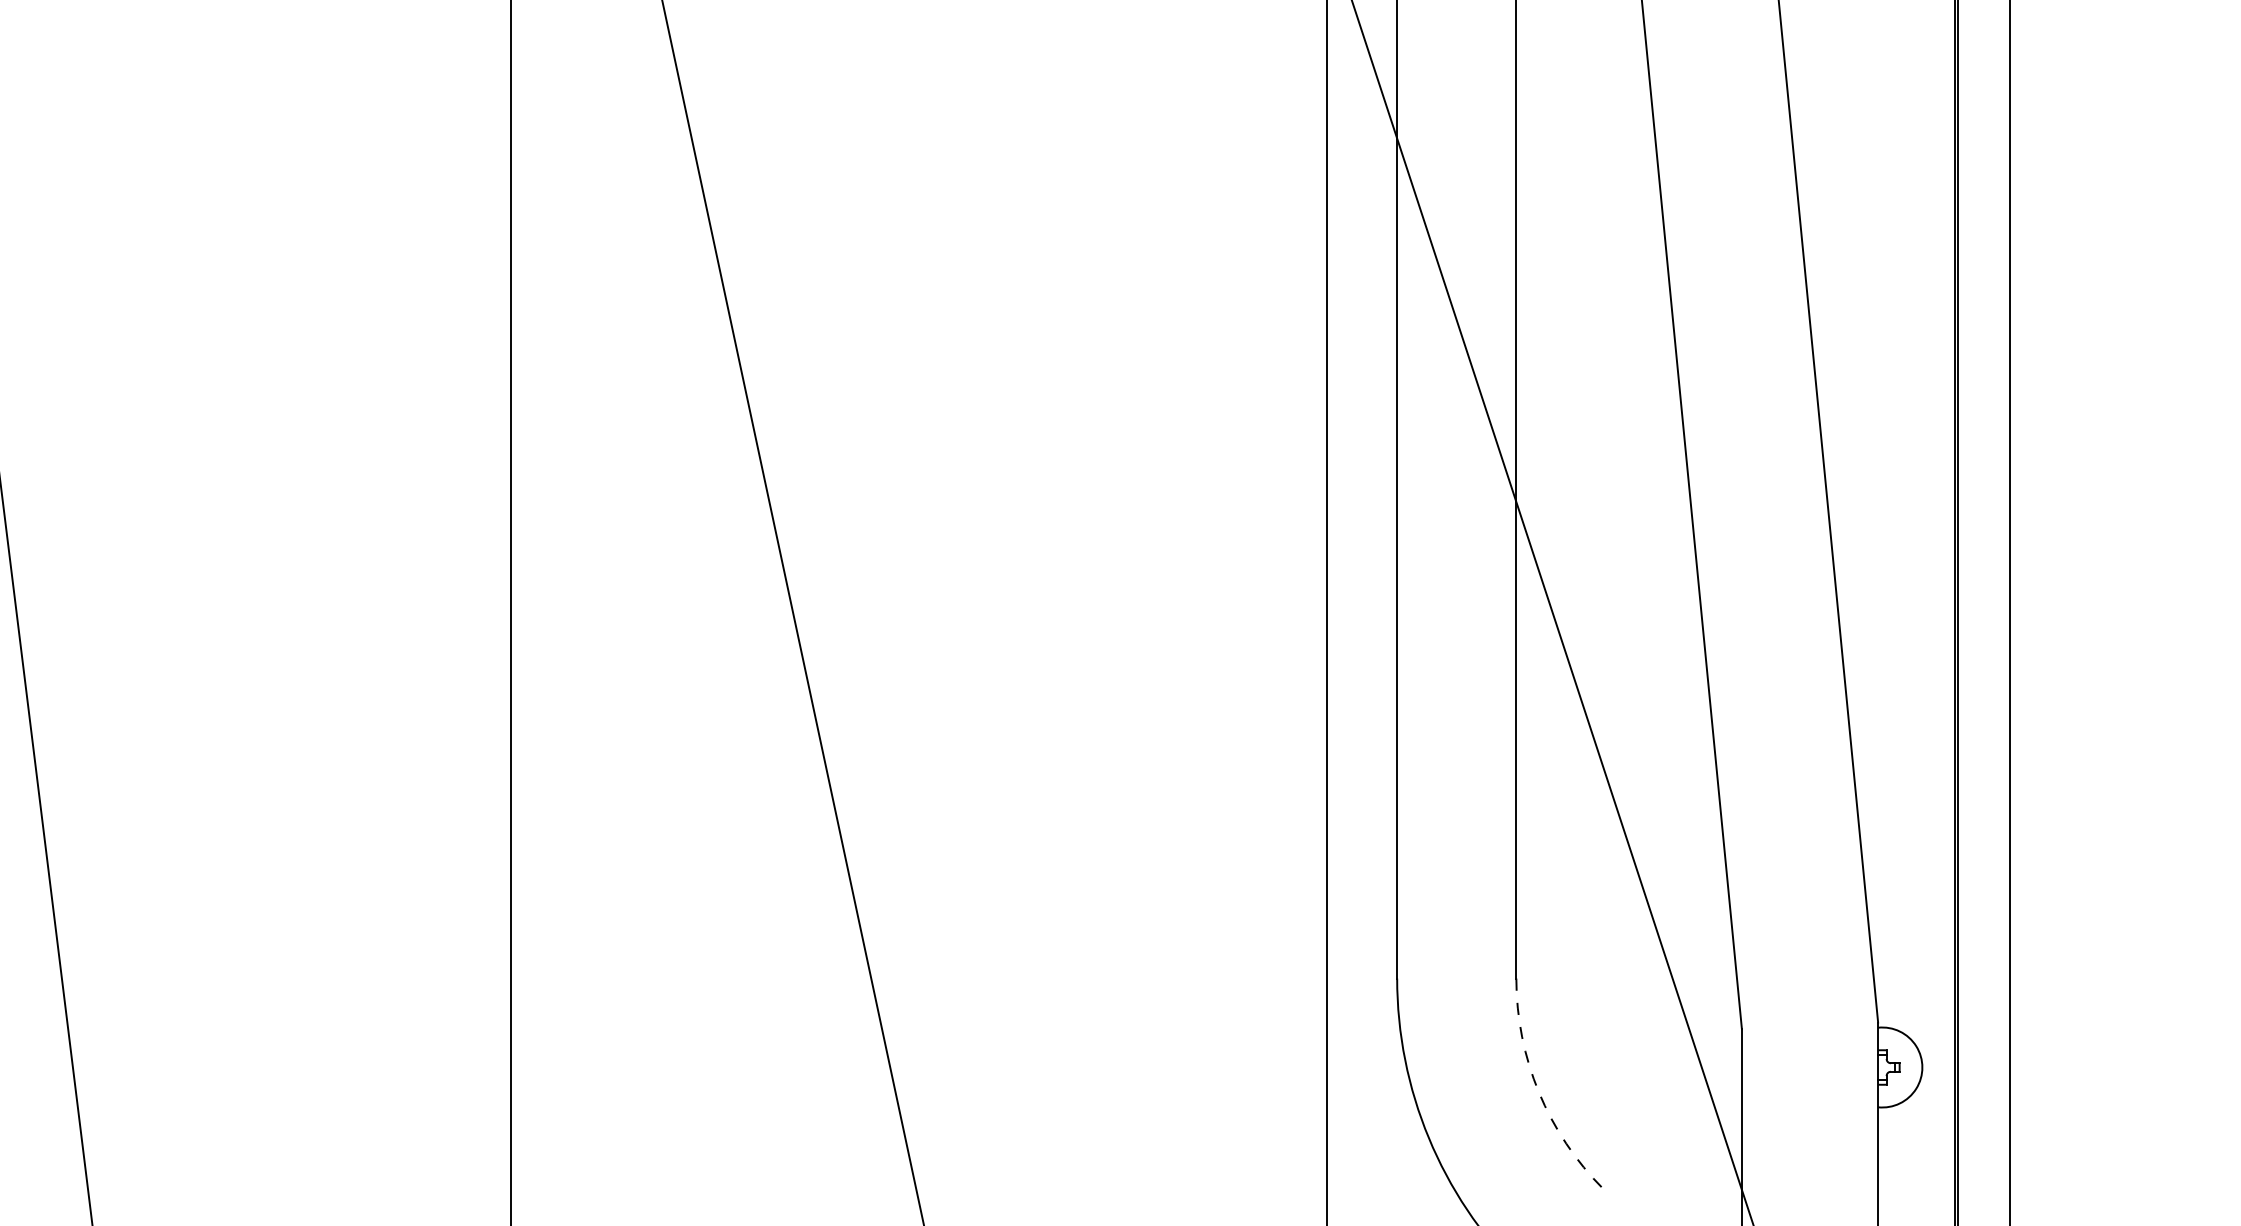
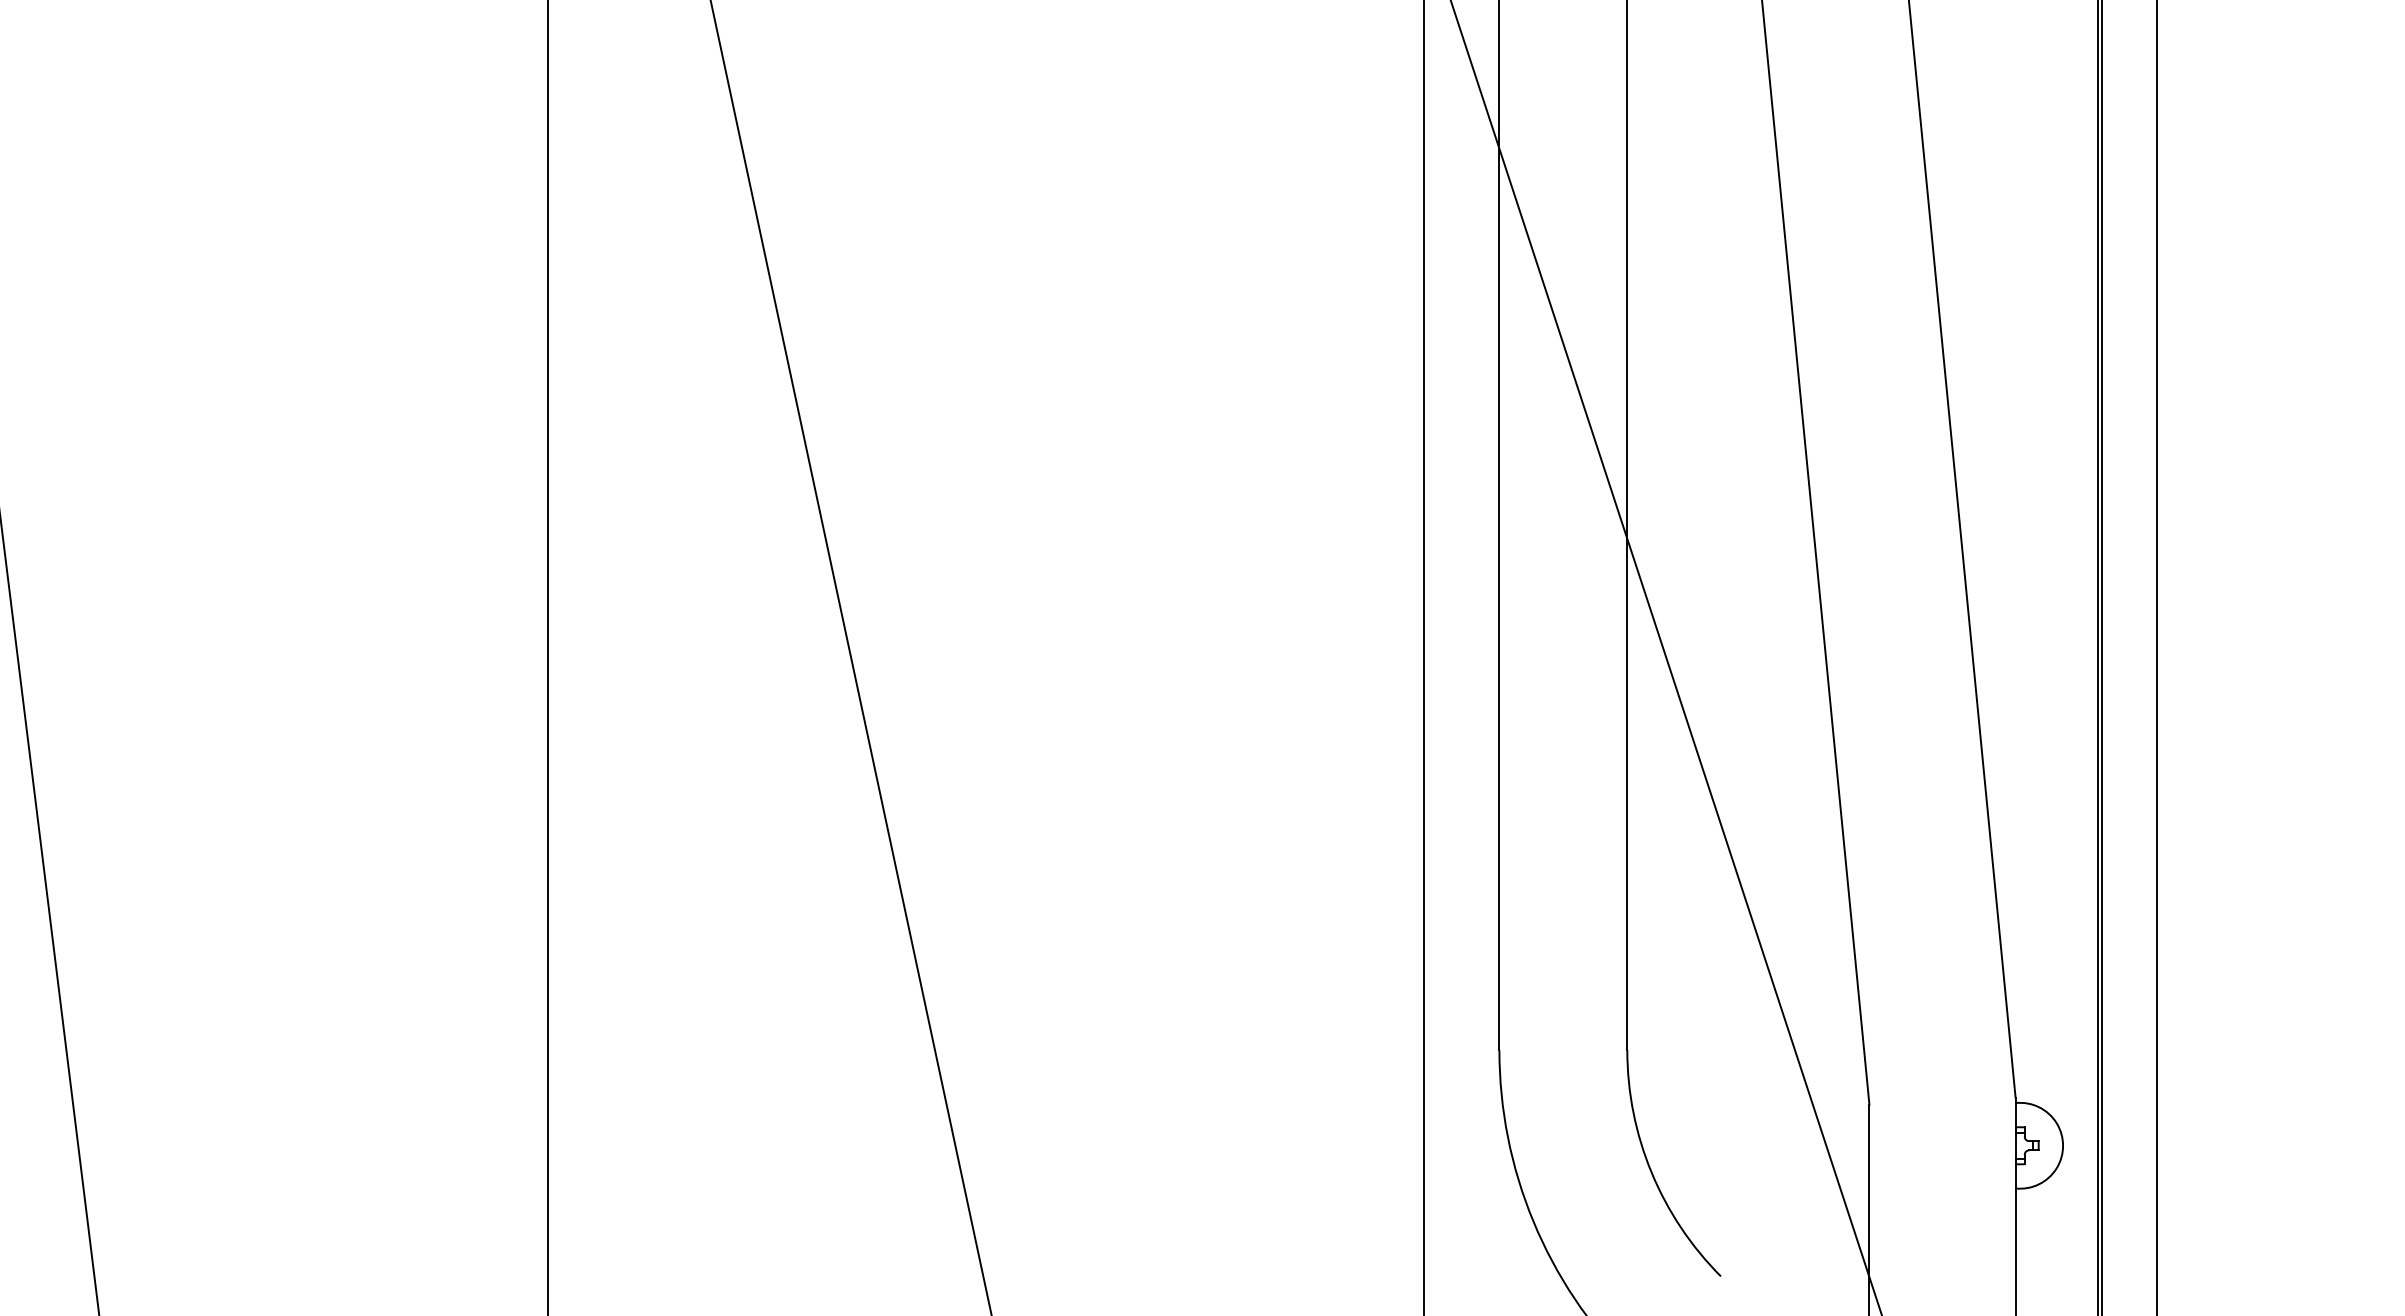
arc: (1539, 1092) -> (1652, 1172), dashed -> solid

